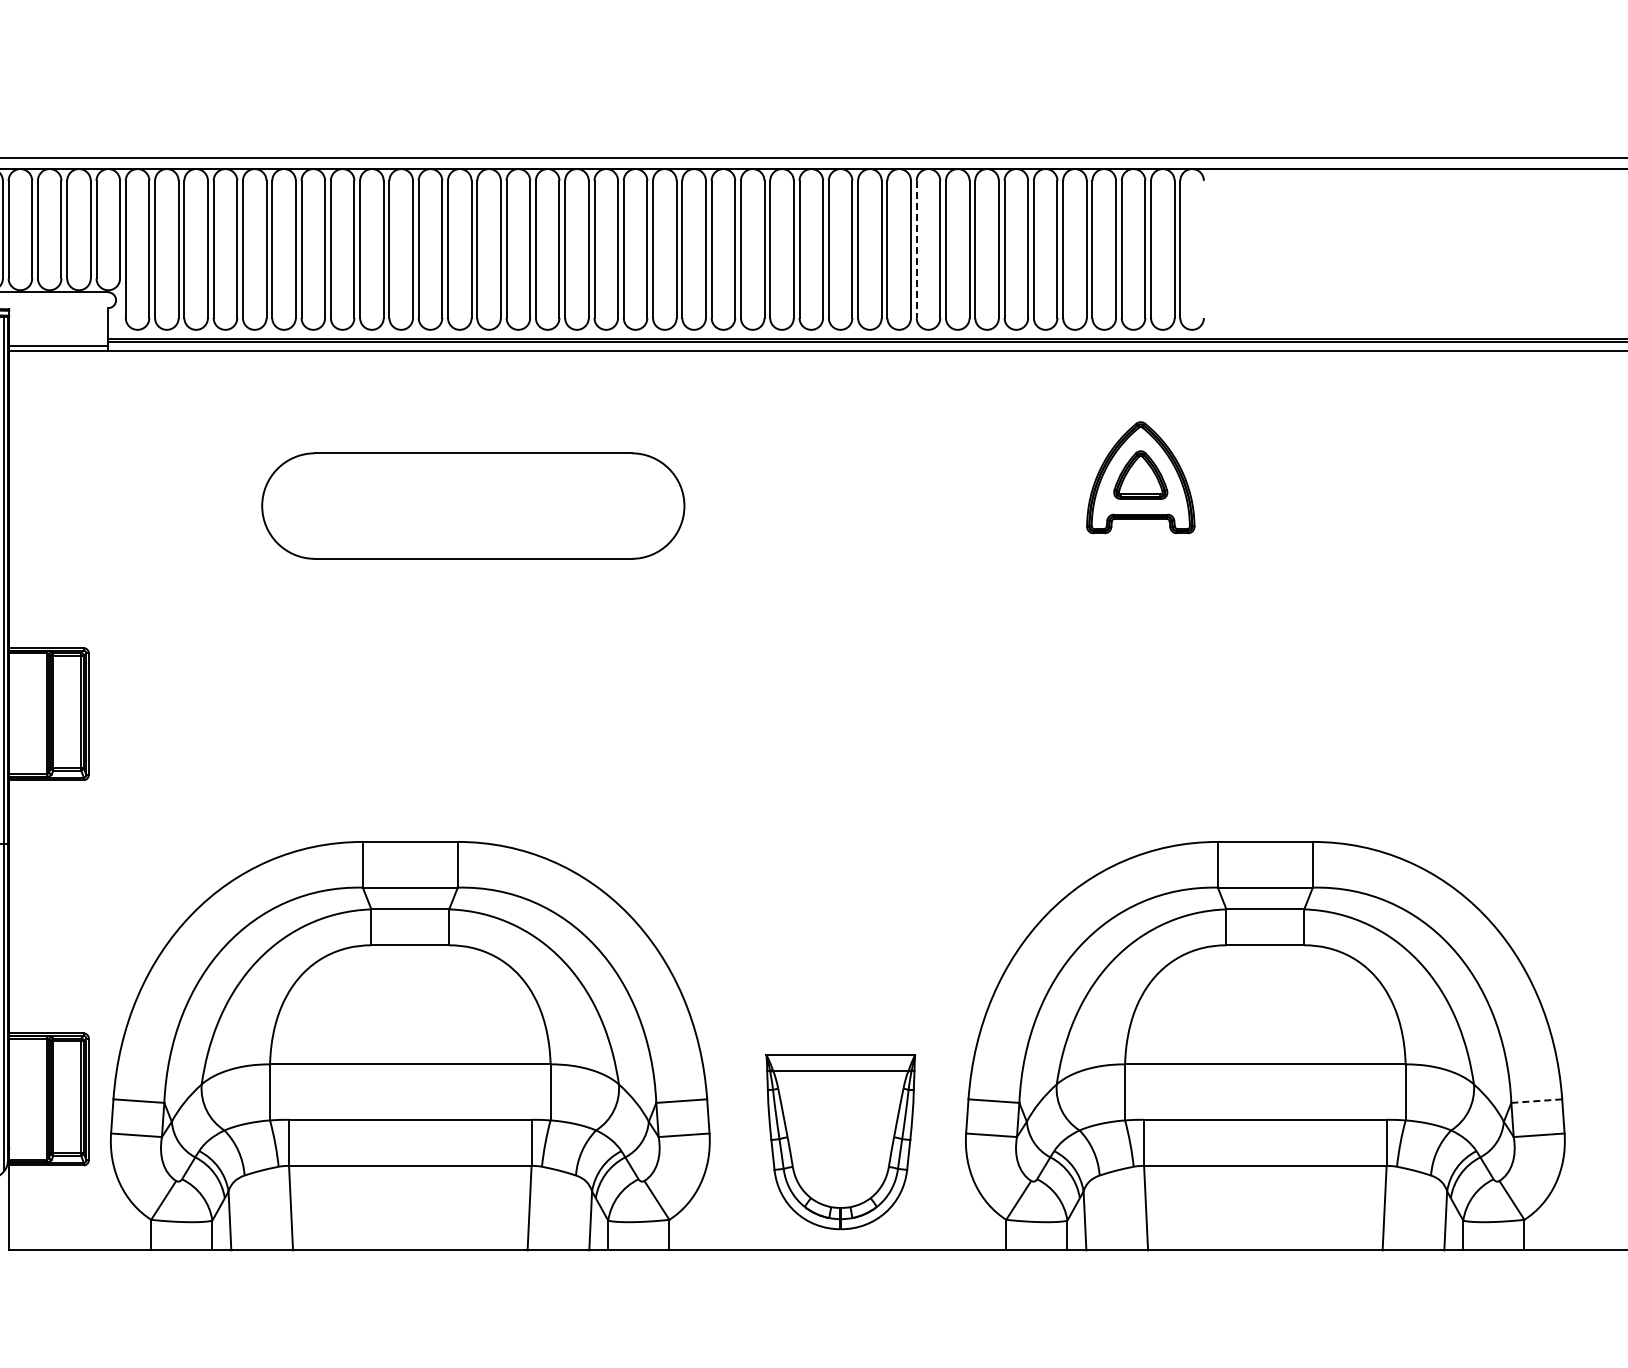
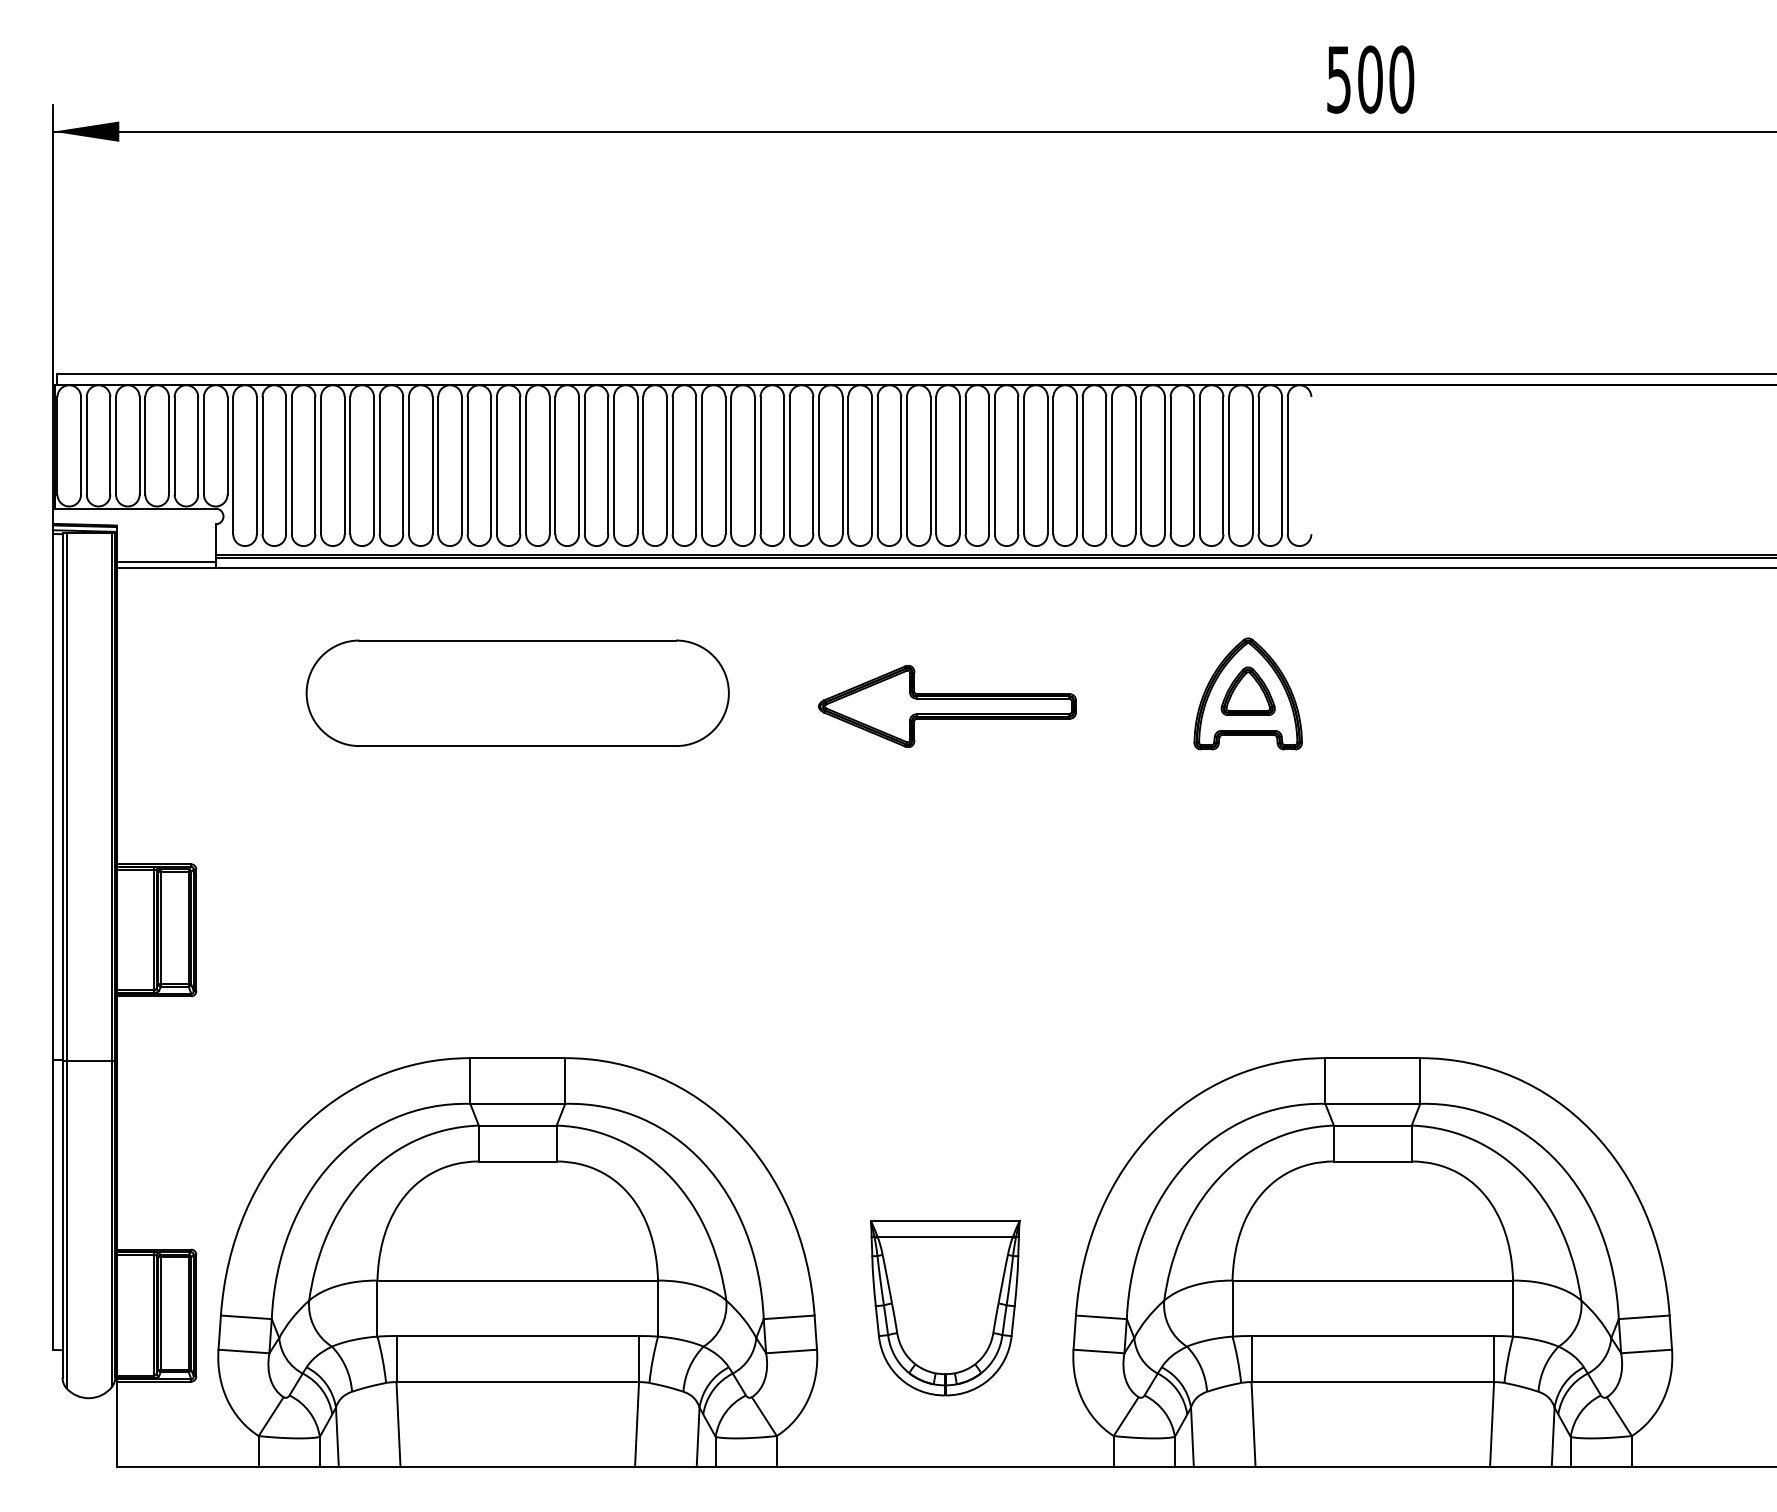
line: (917, 249) -> (1024, 465), dashed -> solid
part: (840, 490) -> (947, 706), added
part: (473, 505) -> (517, 692), moved
line: (1537, 1101) -> (1644, 1317), dashed -> solid
part: (841, 1142) -> (945, 1308), moved

